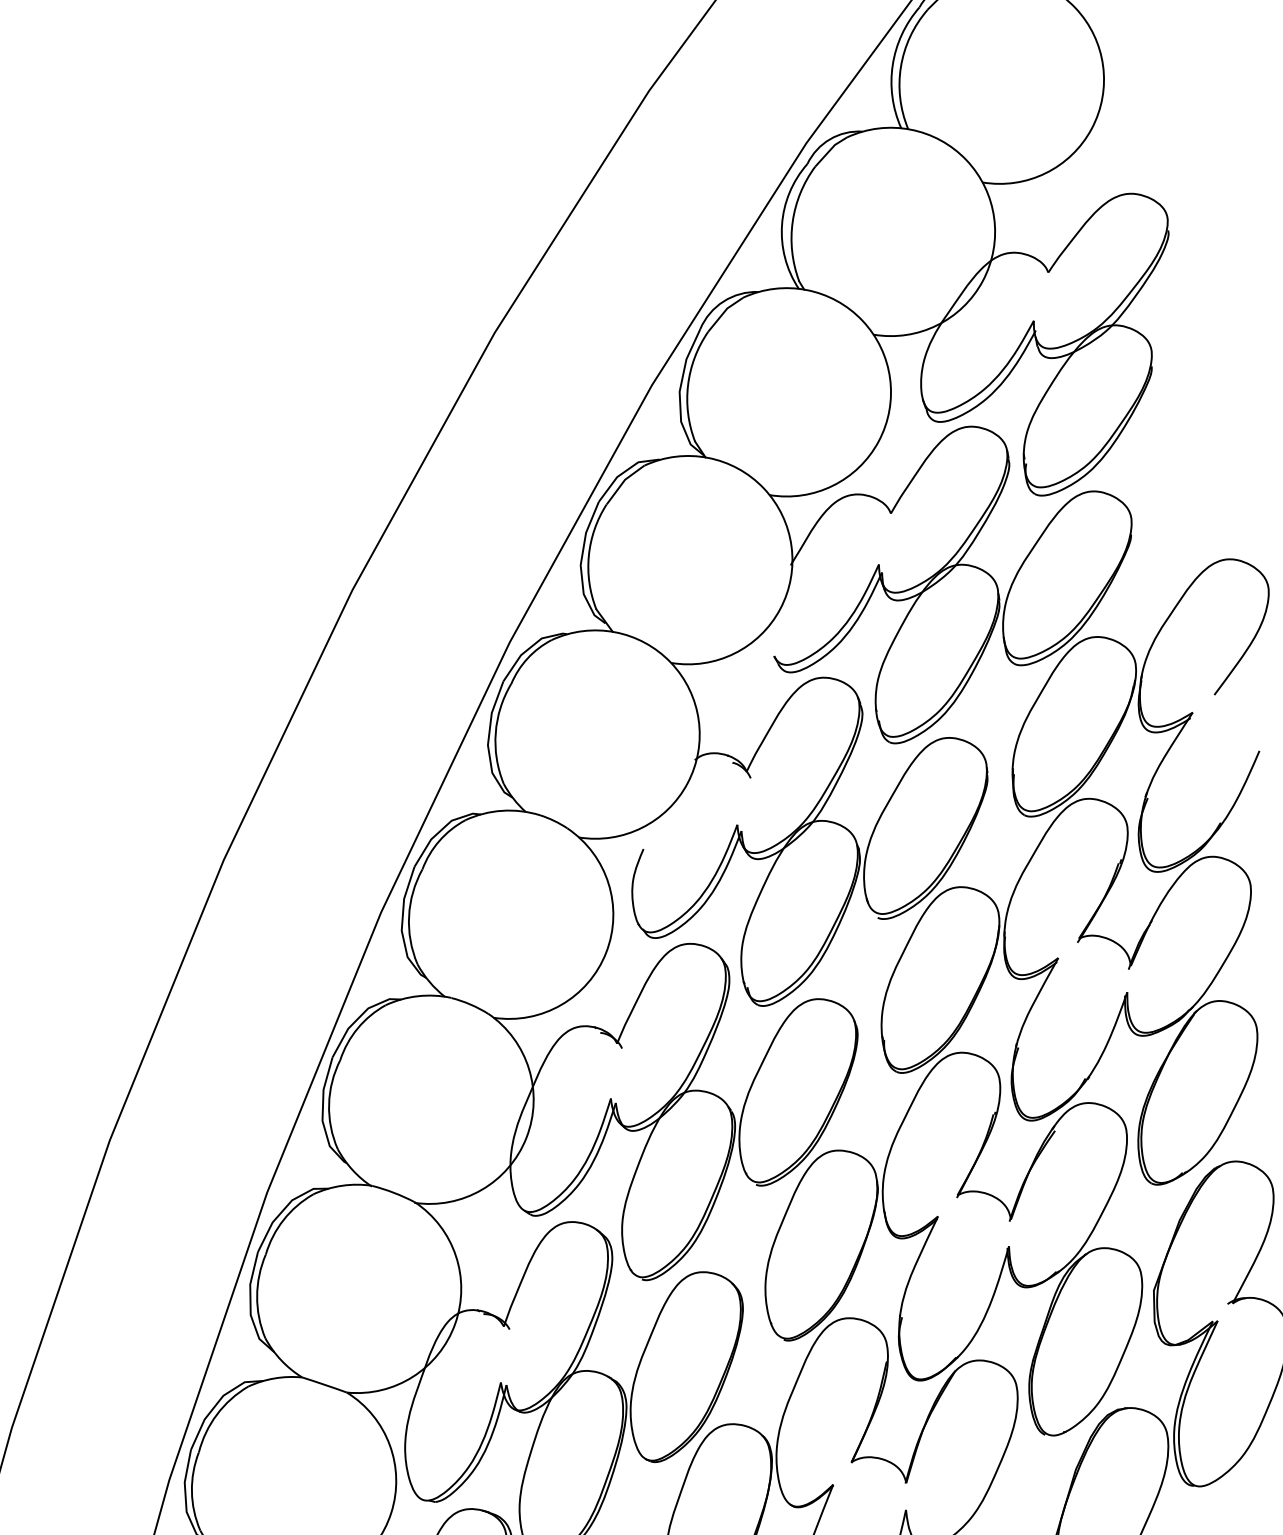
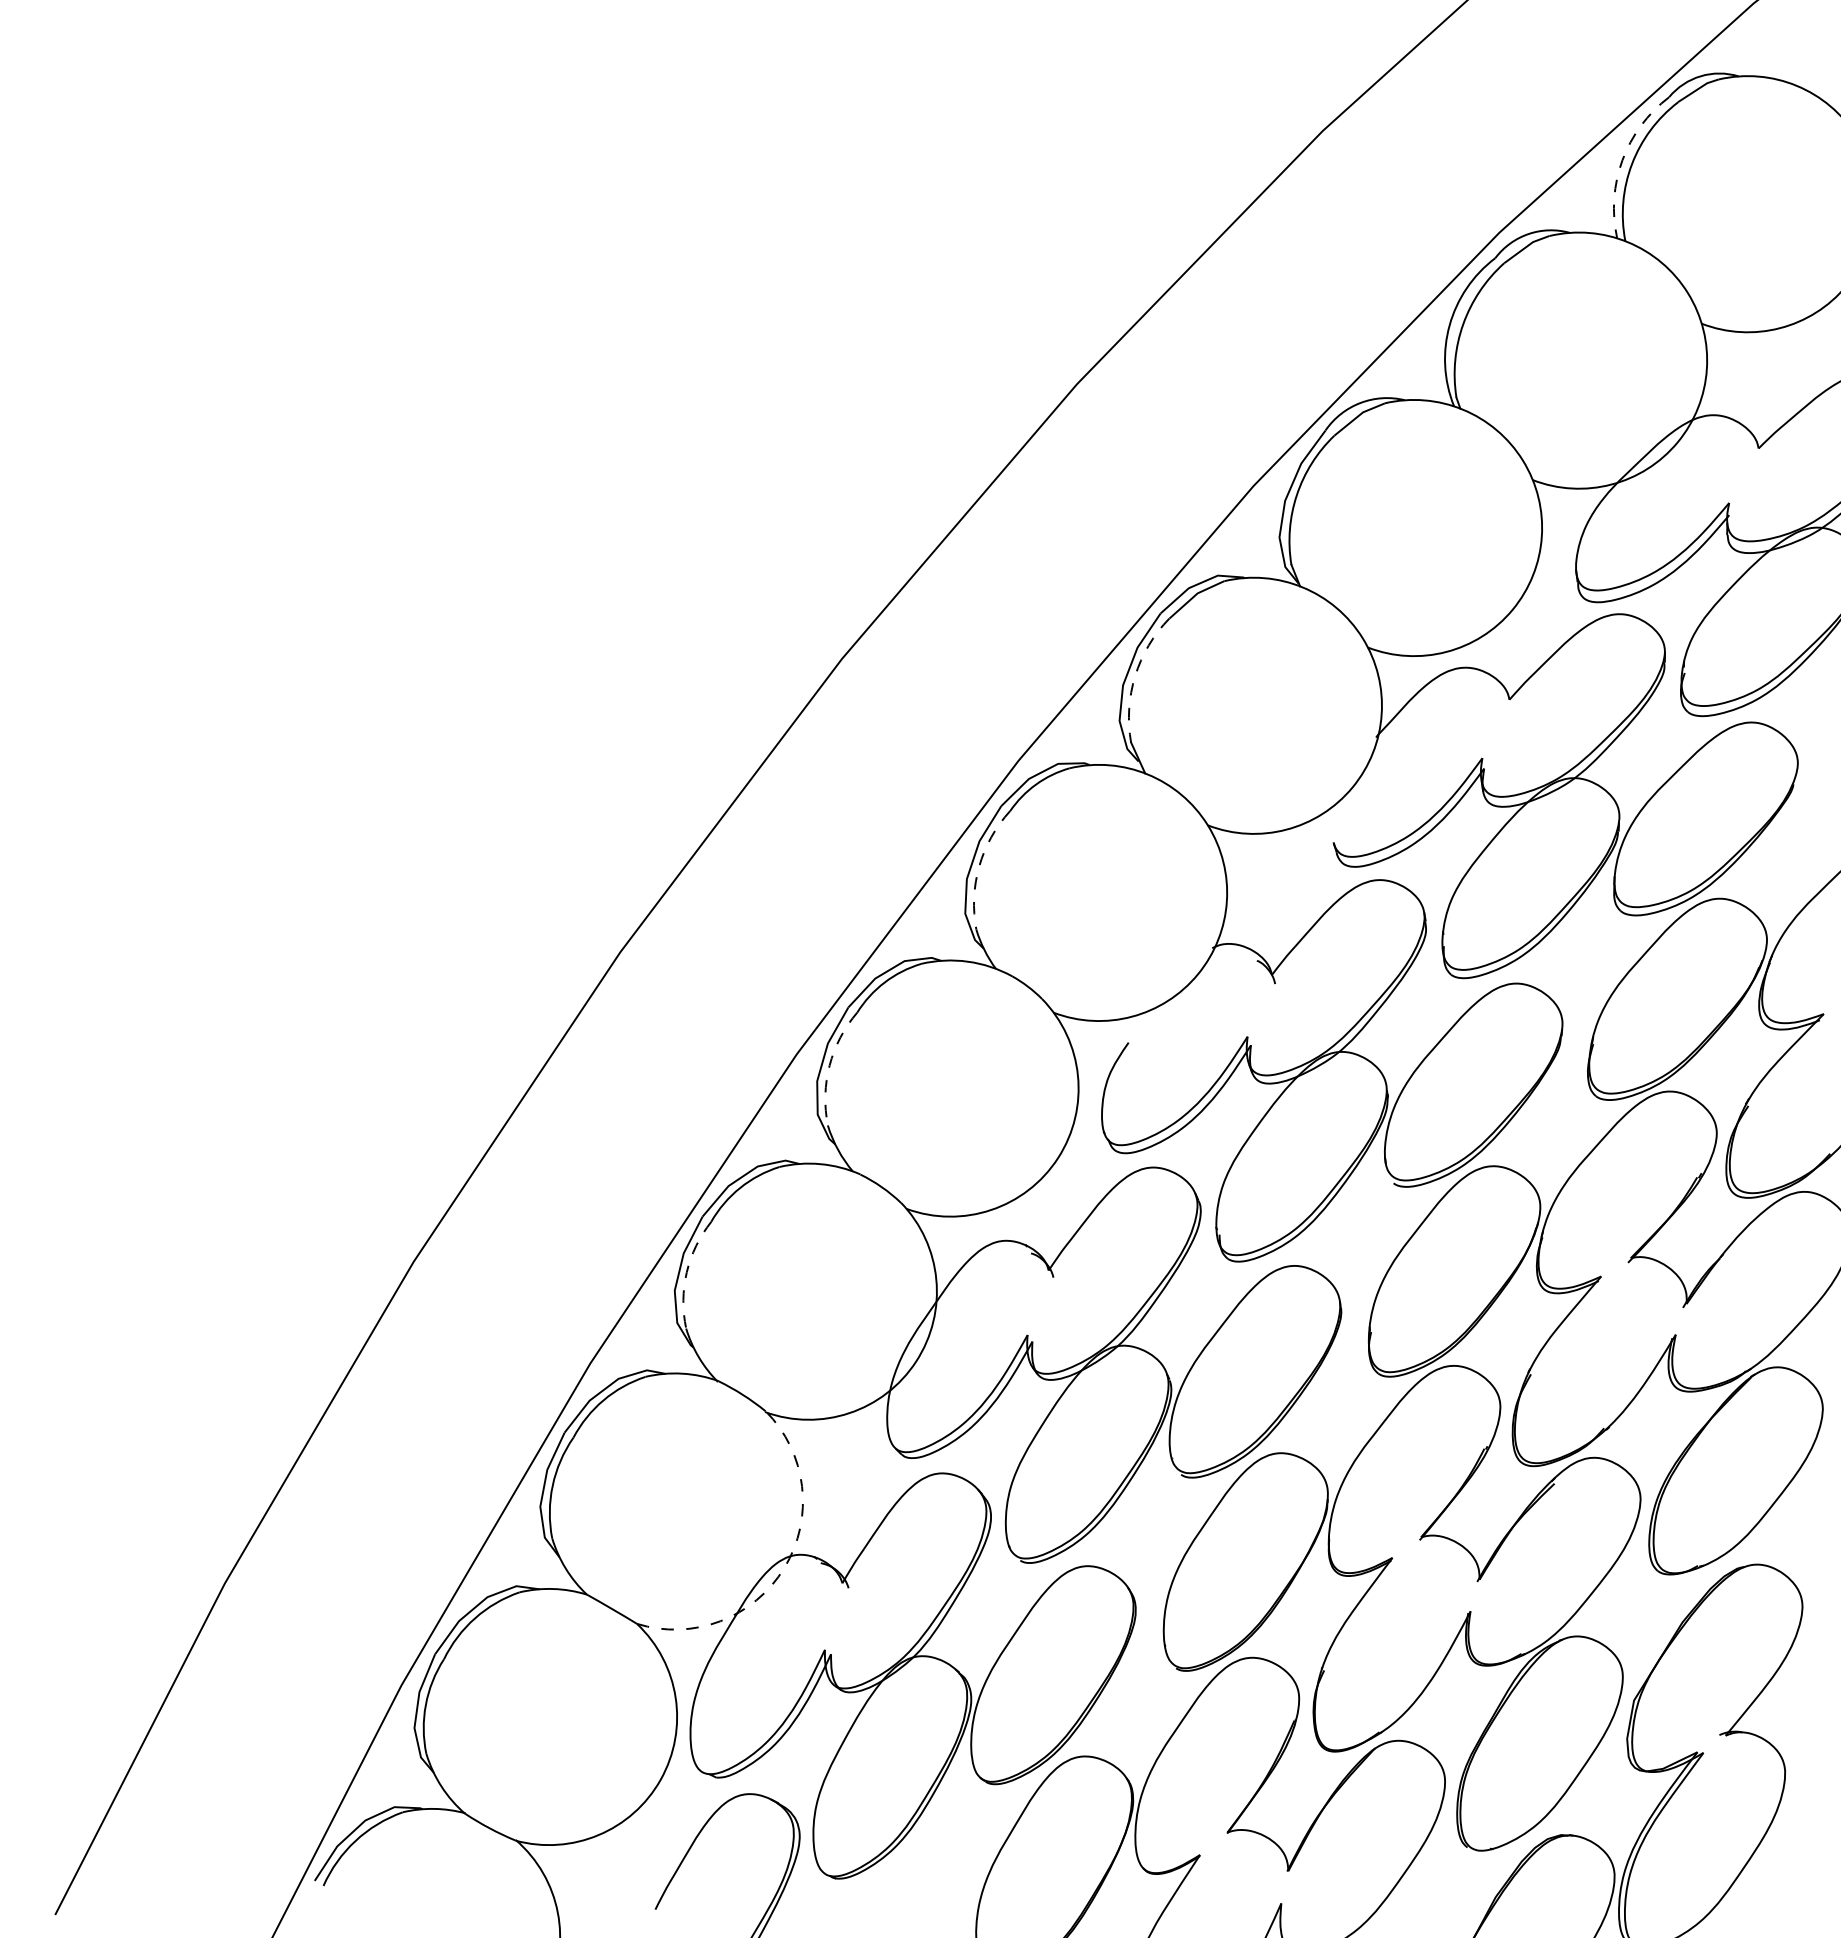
arc: (892, 65) -> (1622, 160), solid -> dashed
arc: (589, 556) -> (1135, 676), solid -> dashed
arc: (495, 733) -> (979, 866), solid -> dashed
arc: (408, 916) -> (829, 1065), solid -> dashed
arc: (328, 1104) -> (686, 1272), solid -> dashed
arc: (455, 1323) -> (784, 1567), solid -> dashed

